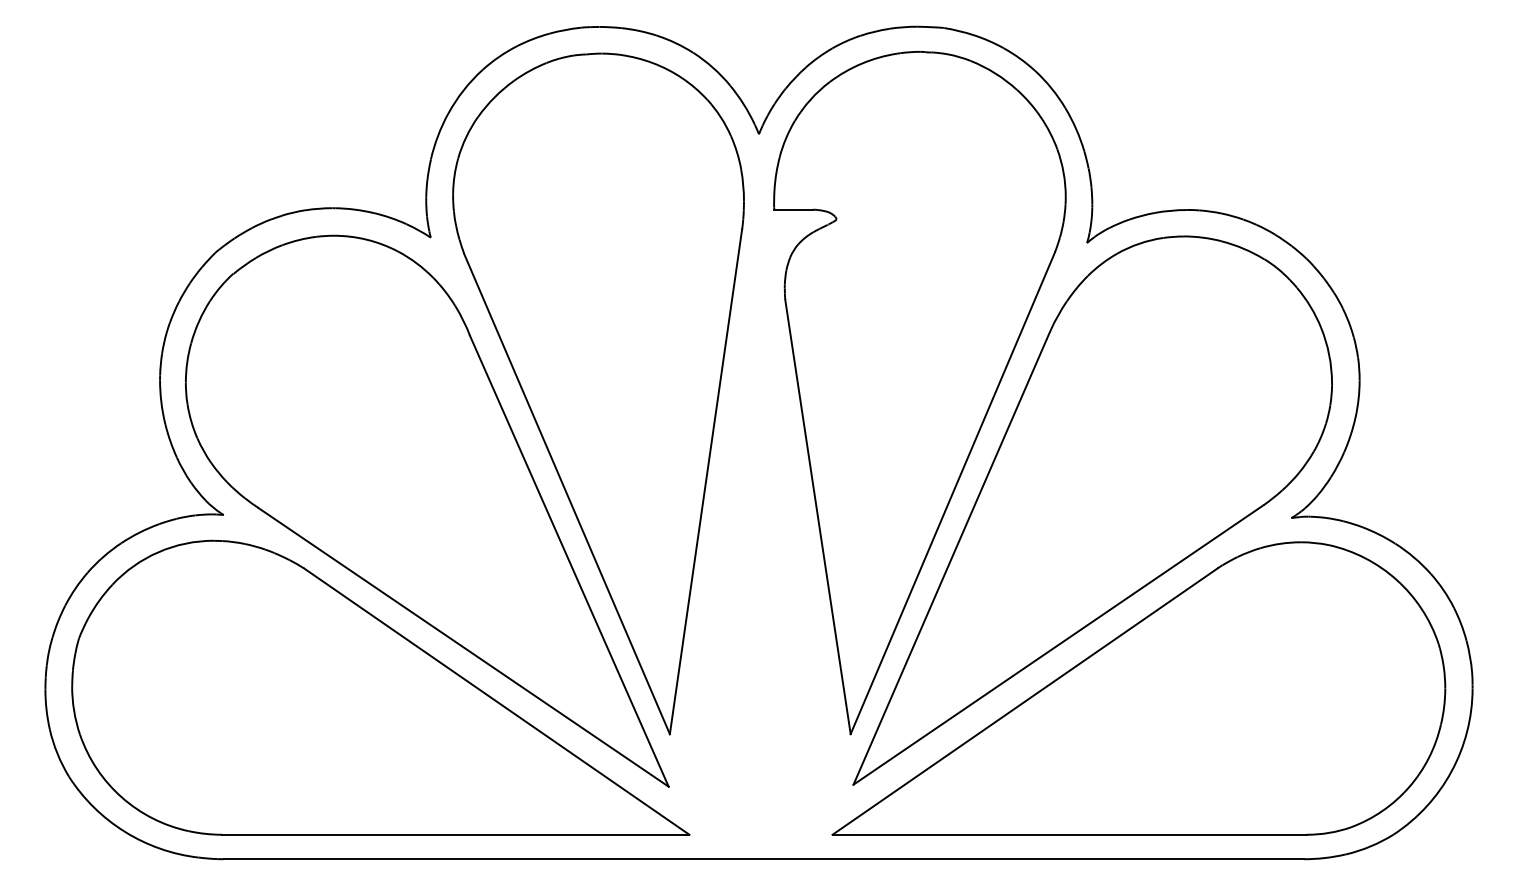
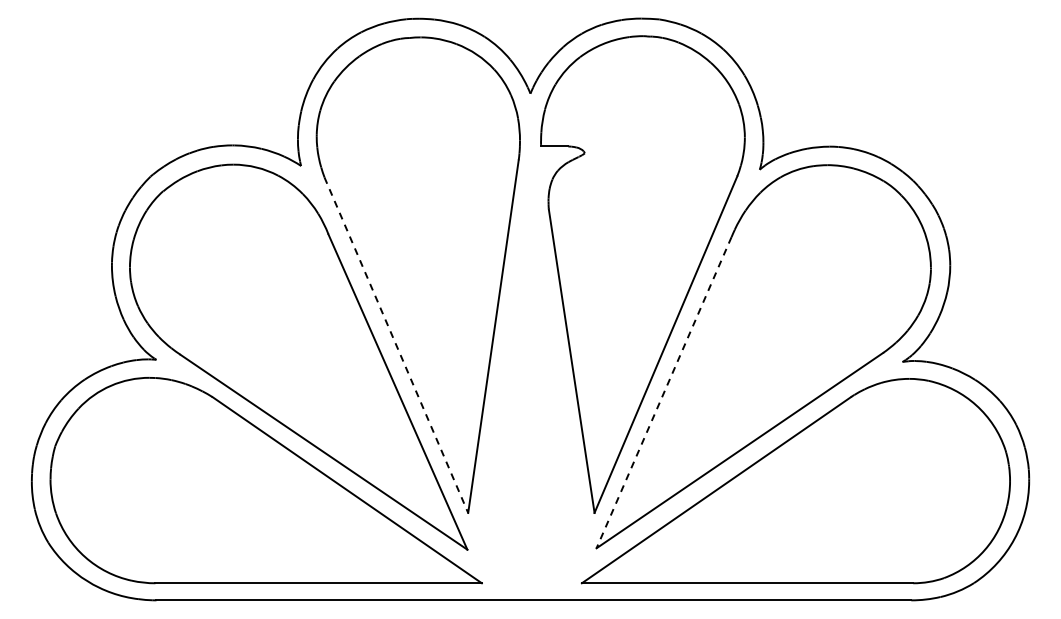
line: (567, 494) -> (396, 345), solid -> dashed
line: (950, 561) -> (664, 392), solid -> dashed

